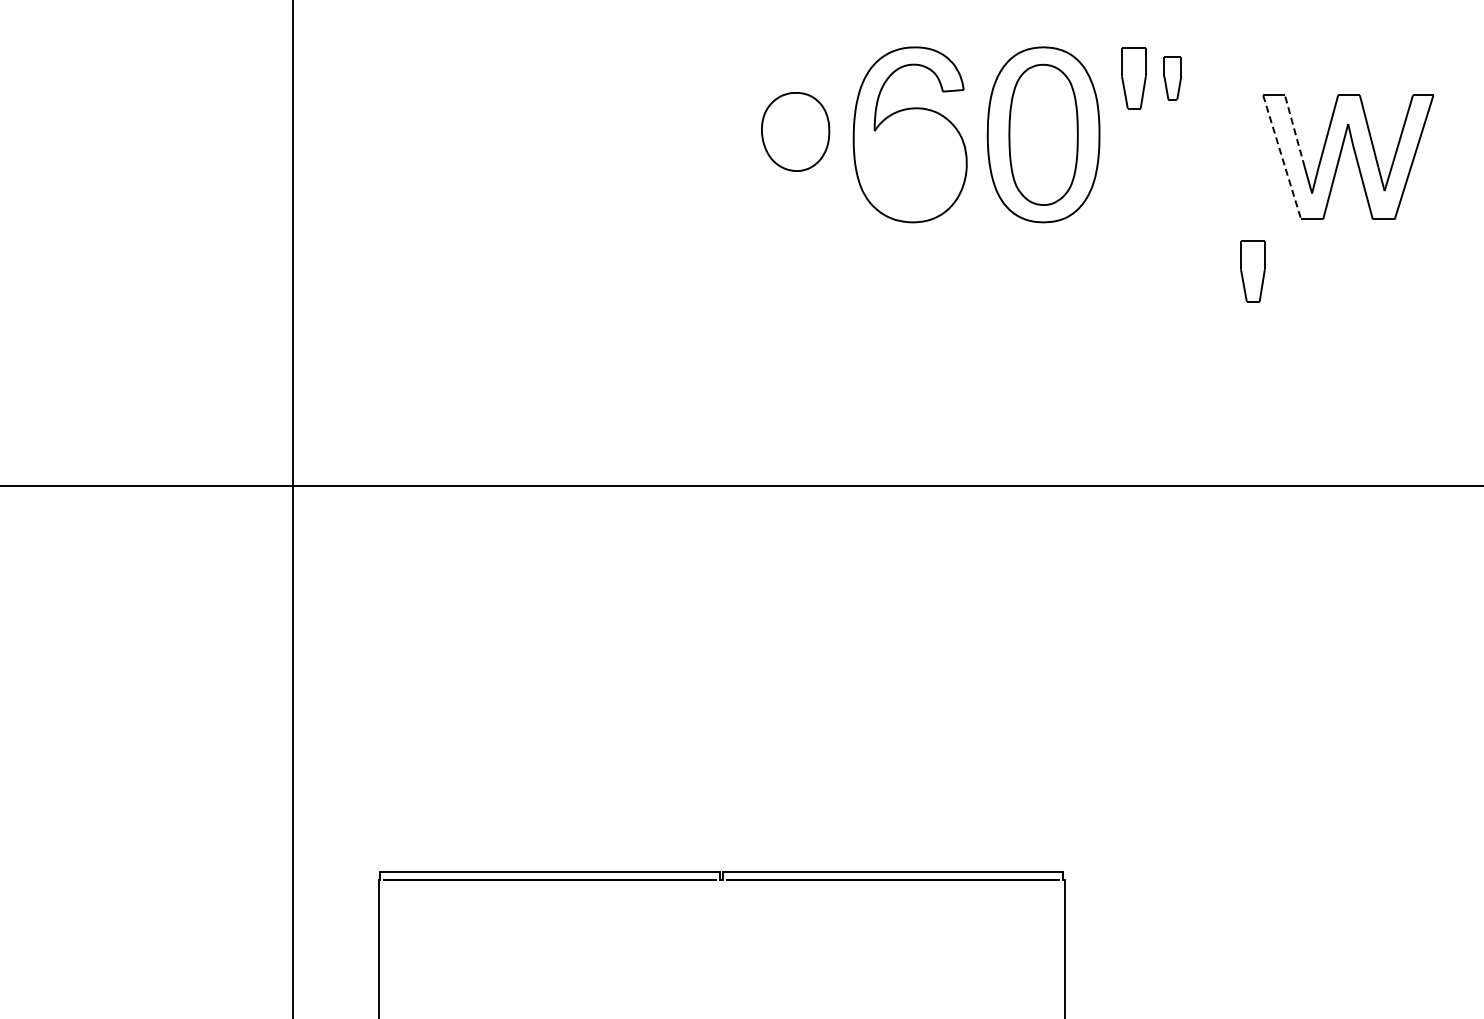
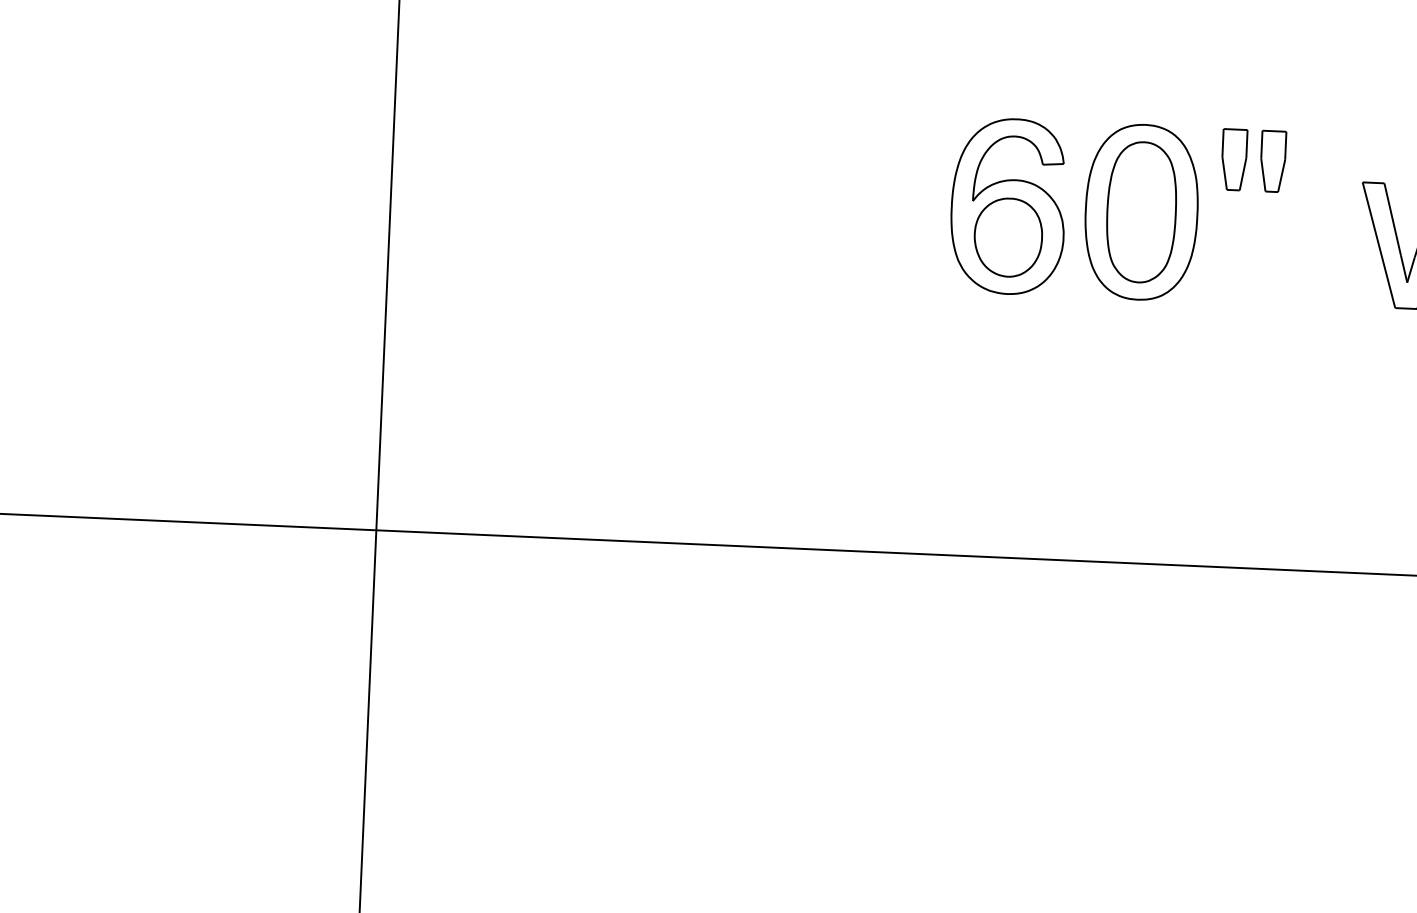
part: (1172, 78) -> (1272, 161), size x1.43
line: (1294, 130) -> (1392, 218), dashed -> solid
part: (795, 131) -> (1008, 237), moved
line: (1282, 157) -> (1379, 245), dashed -> solid
part: (1252, 271) -> (1344, 357), removed

